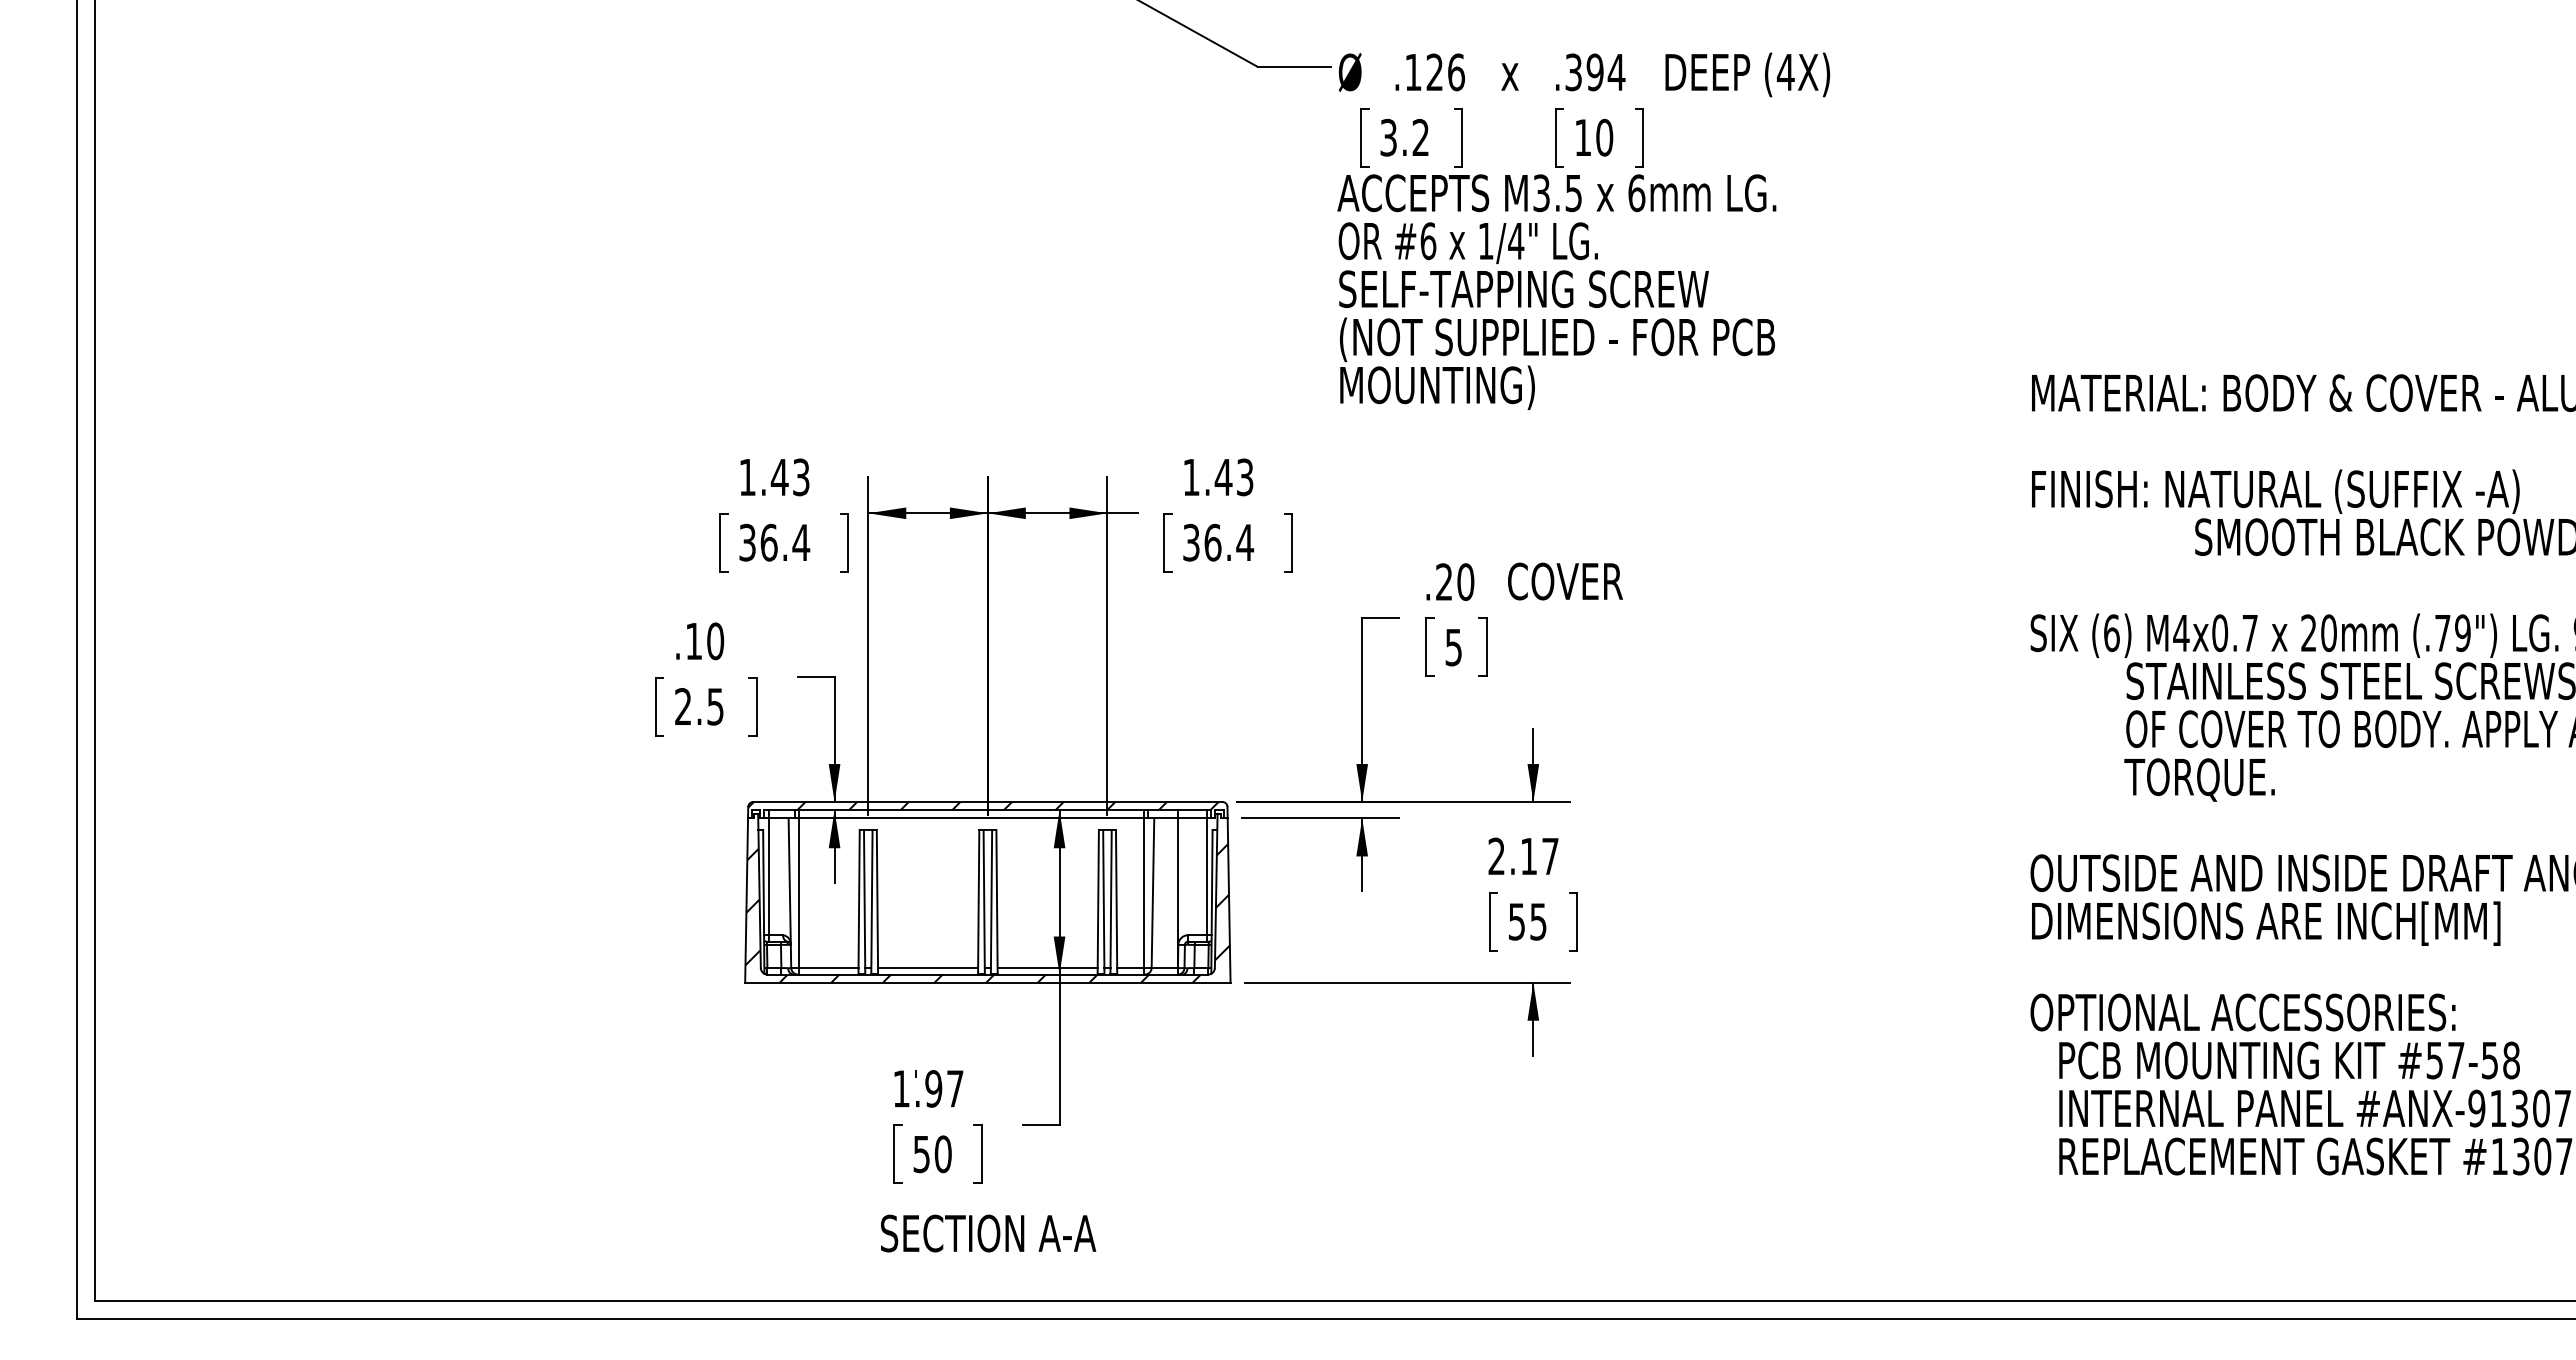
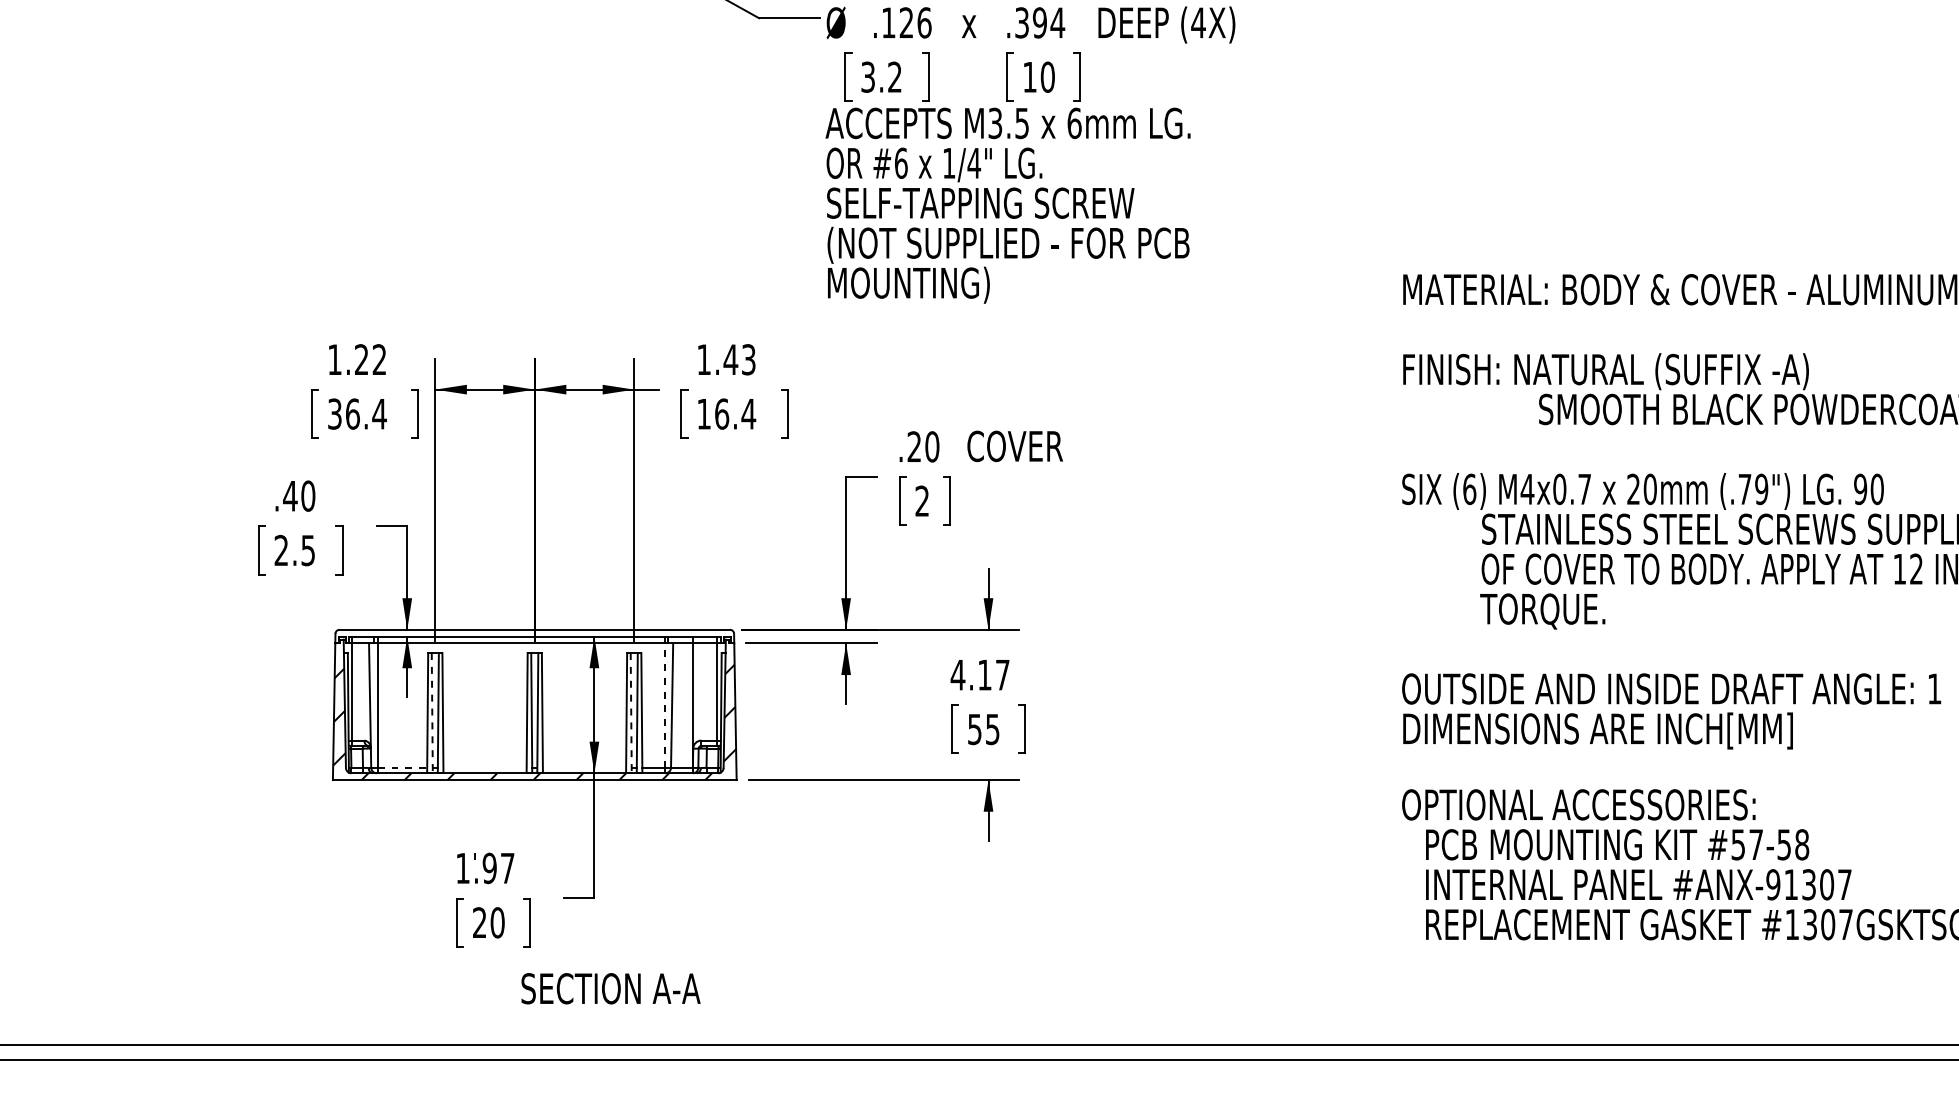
text: (789, 477) -> (369, 359), 1.43 -> 1.22
text: (1191, 542) -> (704, 413), 36.4 -> 16.4
text: (693, 641) -> (289, 496), .10 -> .40
text: (1453, 647) -> (922, 501), 5 -> 2
hatch: (983, 806) -> (531, 633), removed
text: (1496, 855) -> (957, 674), 2.17 -> 4.17
line: (1143, 893) -> (664, 705), solid -> dashed
line: (864, 901) -> (432, 712), solid -> dashed
line: (1103, 901) -> (630, 712), solid -> dashed
line: (828, 968) -> (402, 768), solid -> dashed
line: (928, 968) -> (485, 768), removed
line: (1047, 968) -> (584, 768), removed
text: (921, 1154) -> (479, 922), 50 -> 20
text: (988, 1233) -> (611, 988), moved

